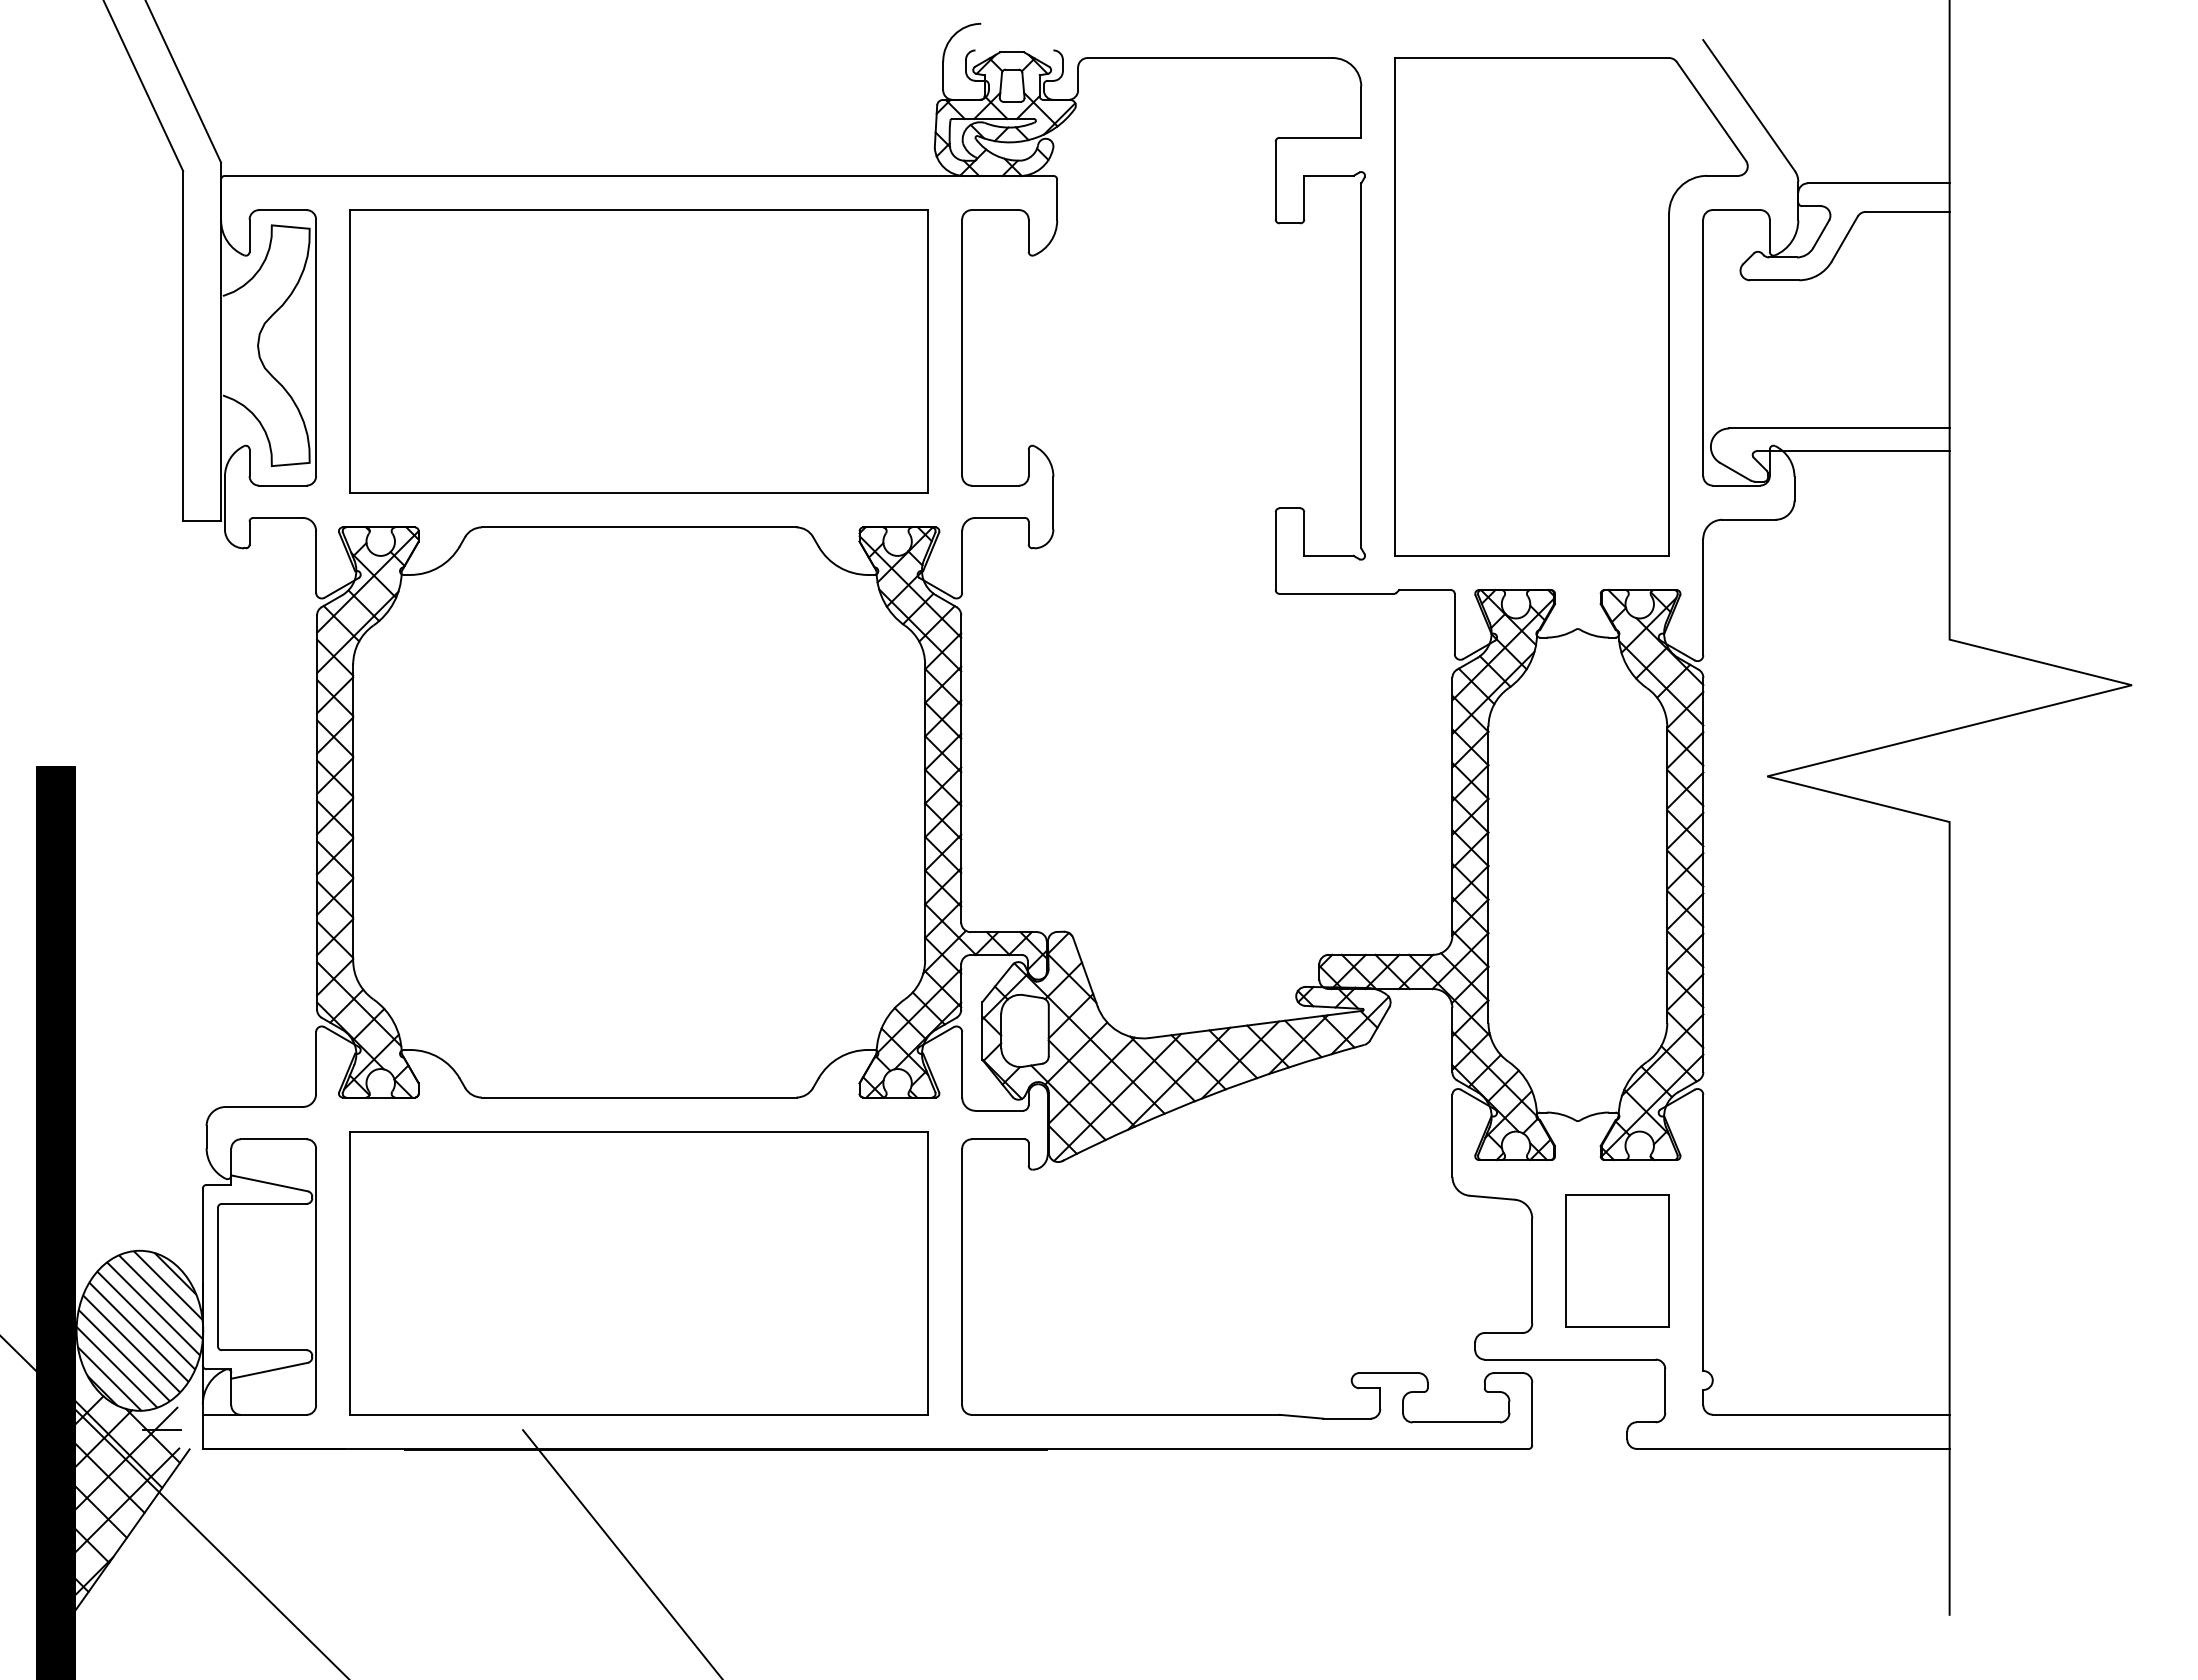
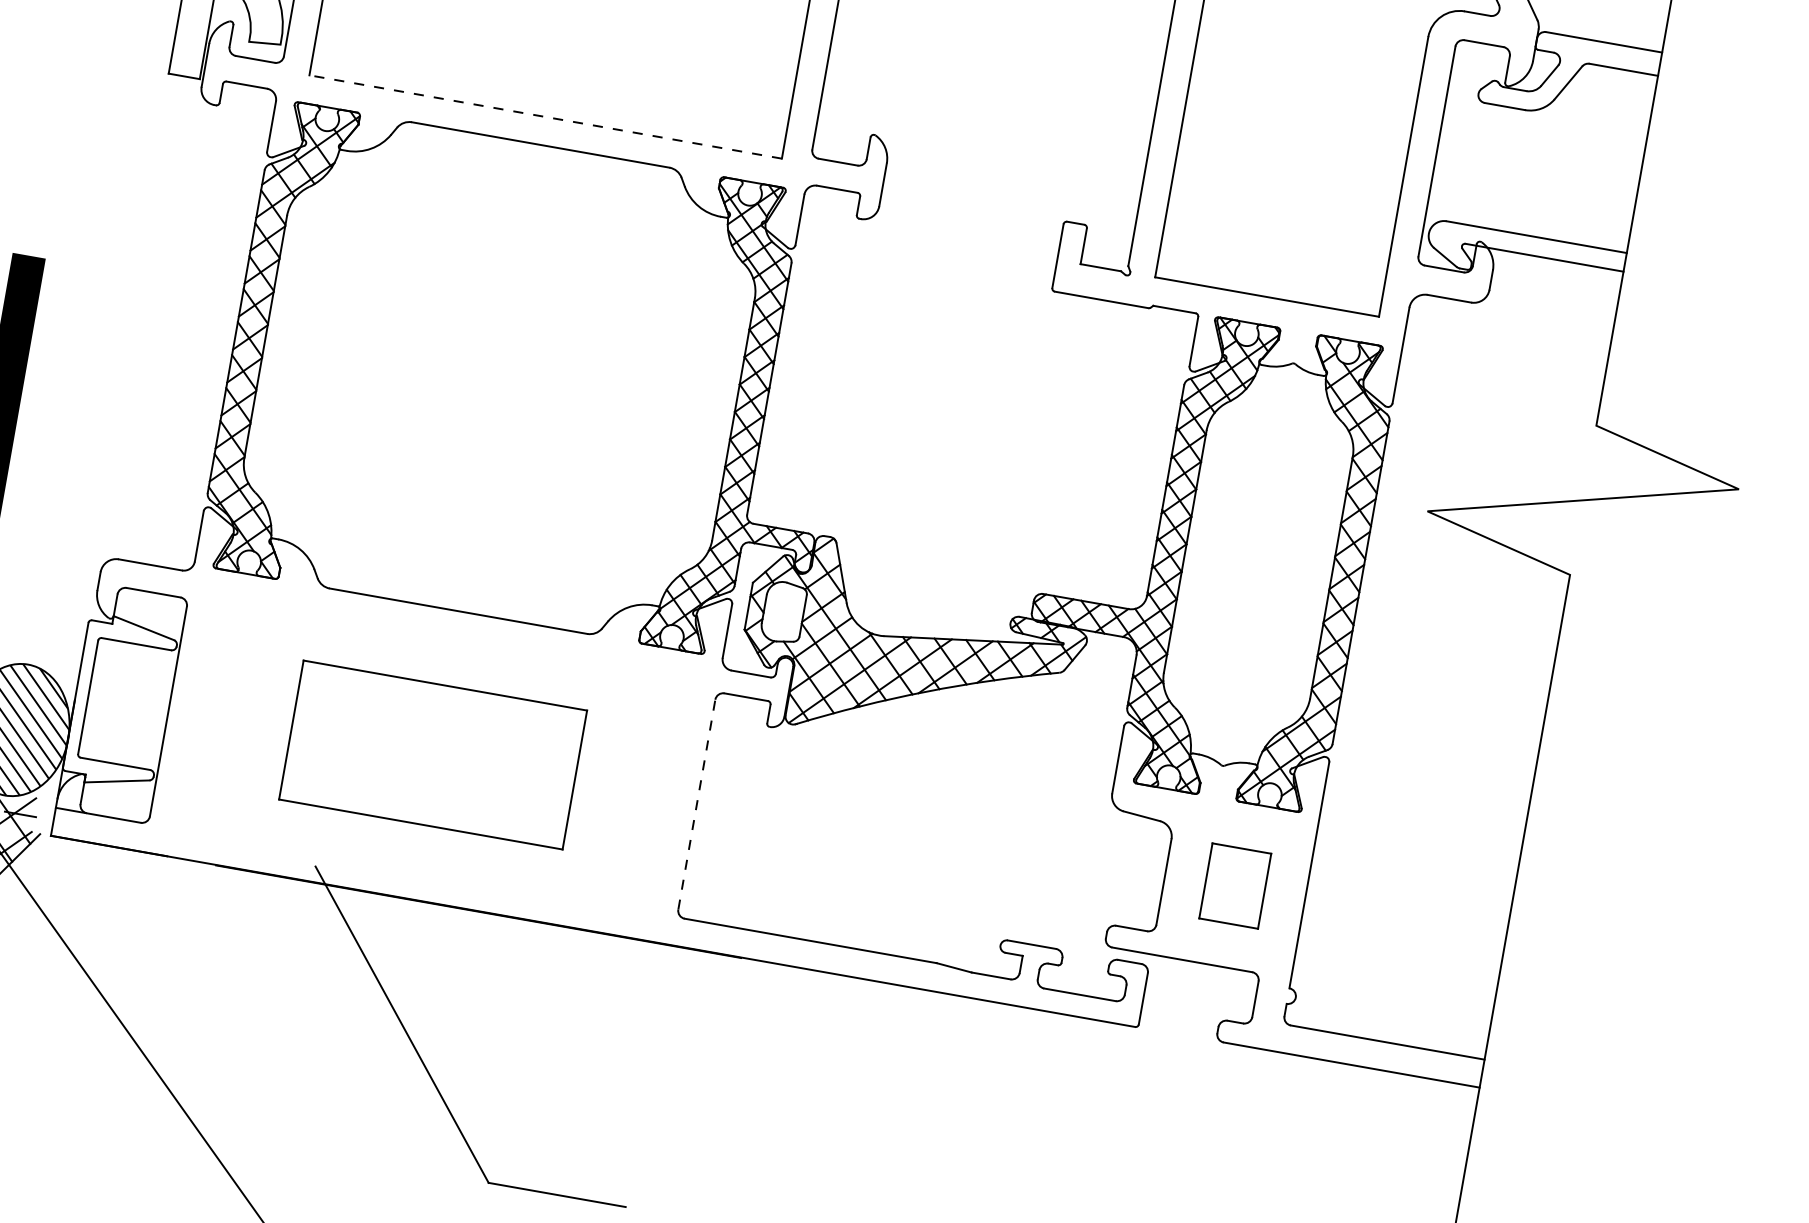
line: (639, 493) -> (545, 117), solid -> dashed
part: (1617, 1260) -> (1235, 885), size x0.7
part: (638, 1273) -> (432, 755), size x0.6
line: (962, 1276) -> (697, 804), solid -> dashed

